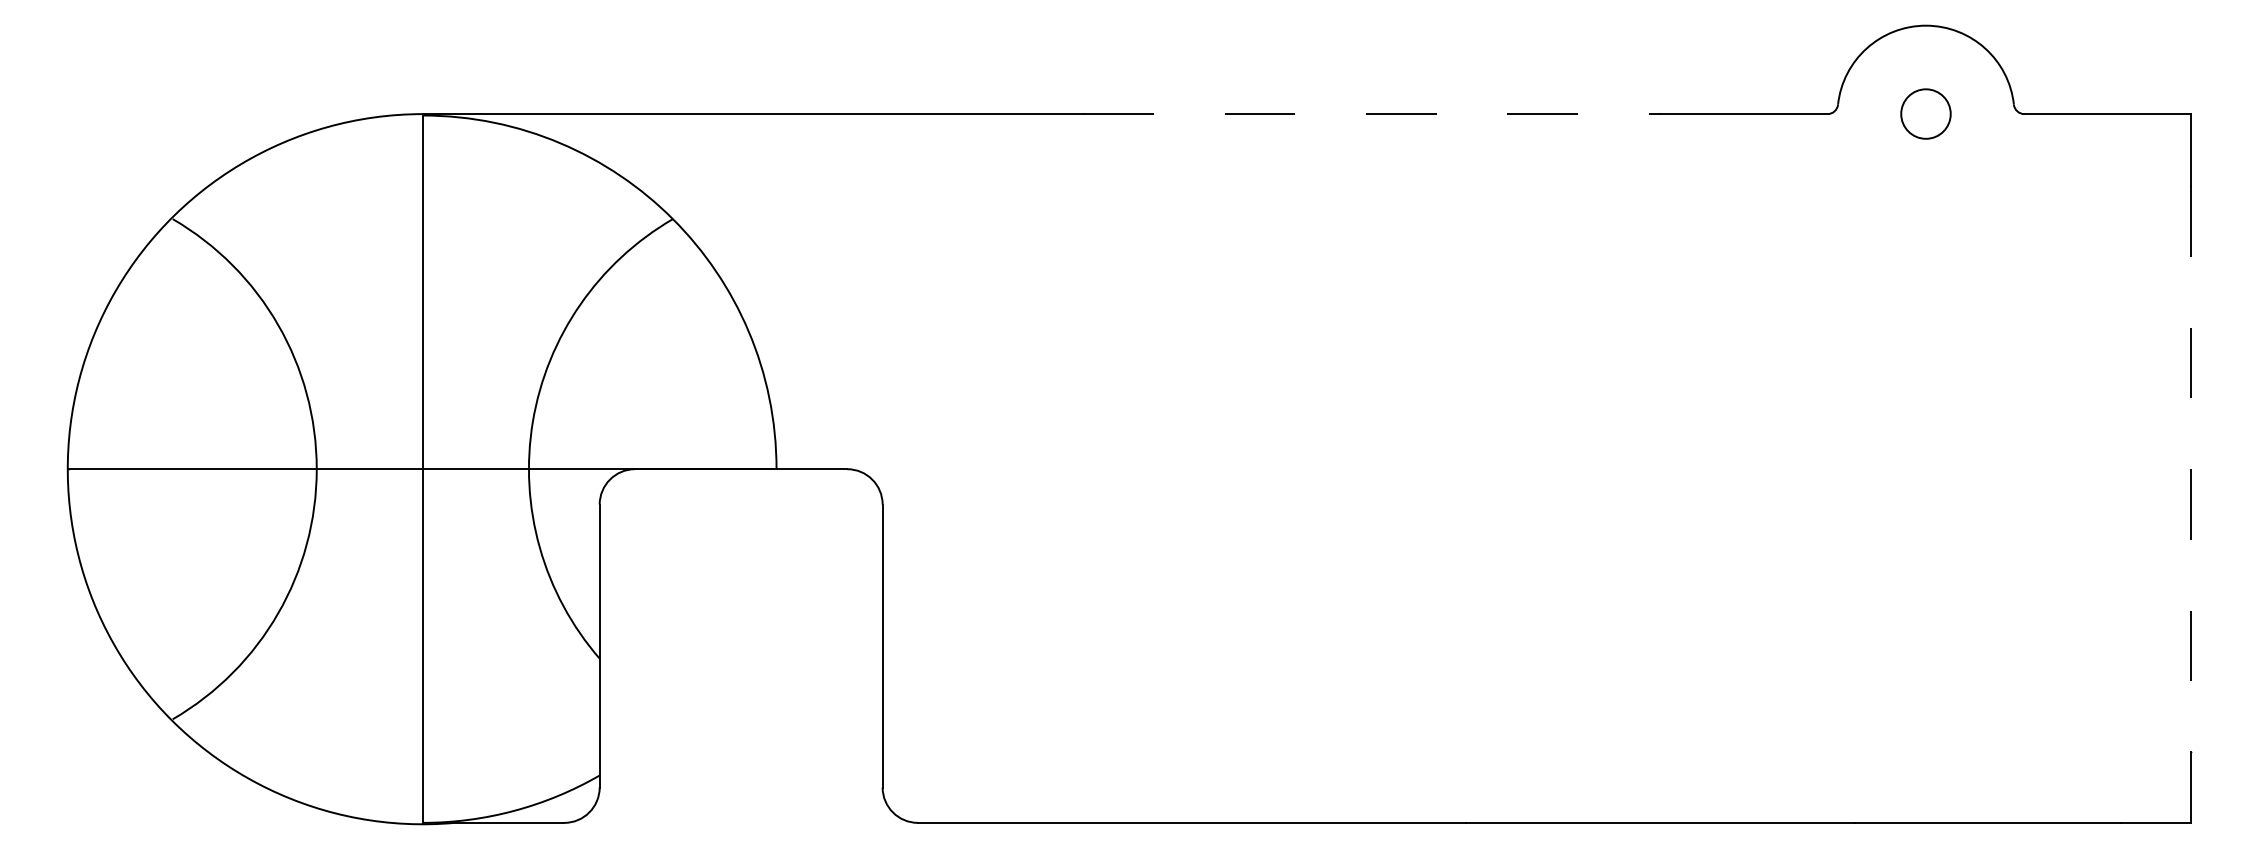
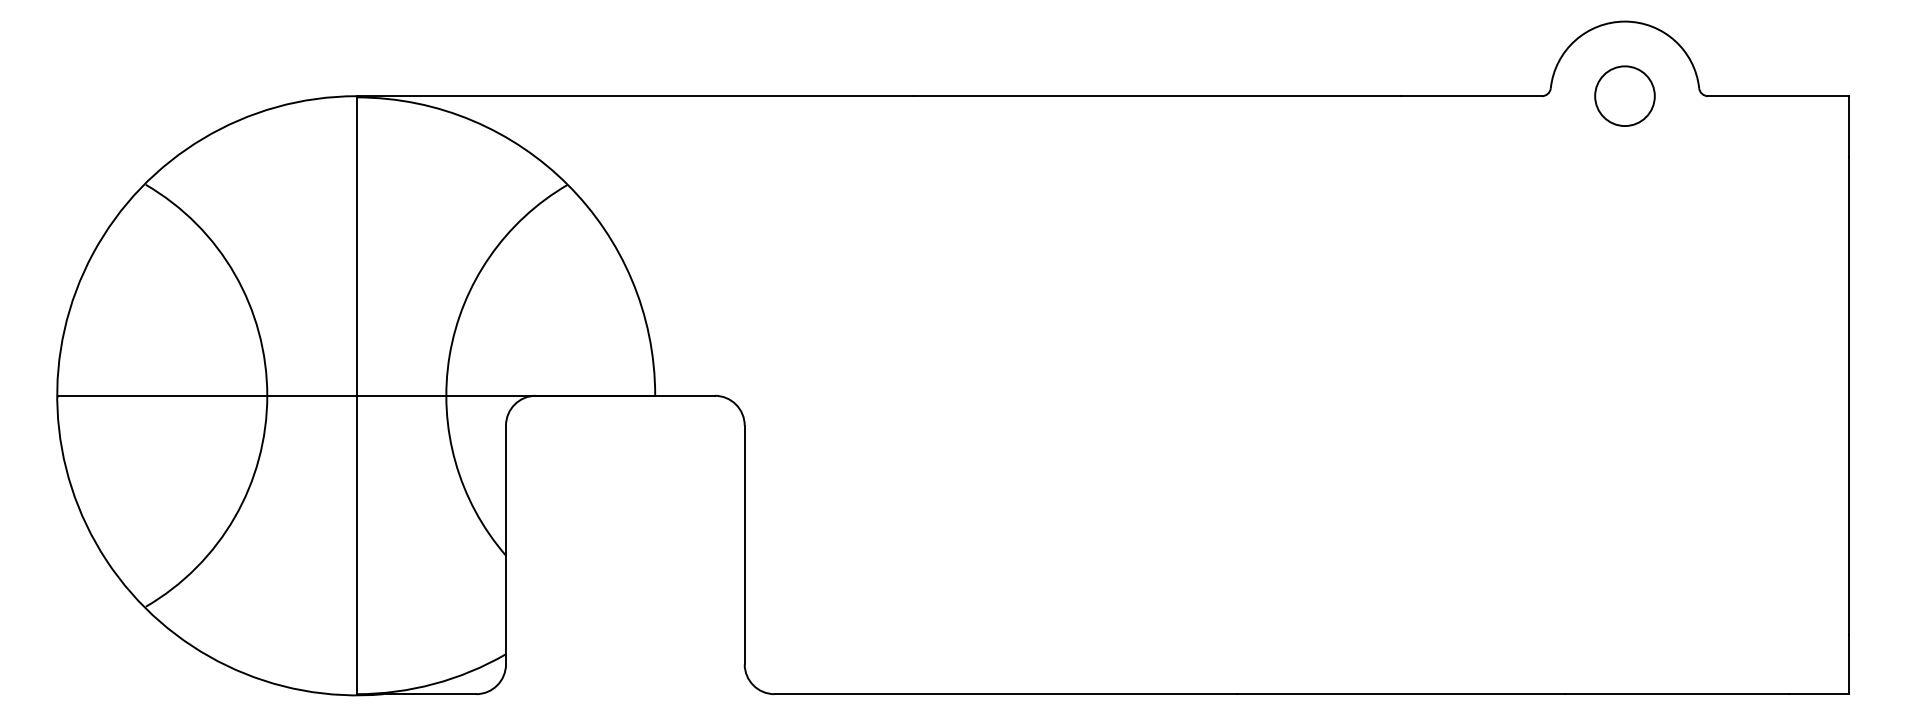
circle: (1925, 113) -> (1624, 95), size x1.43
line: (1371, 114) -> (1157, 96), dashed -> solid
line: (2191, 469) -> (1849, 396), dashed -> solid

